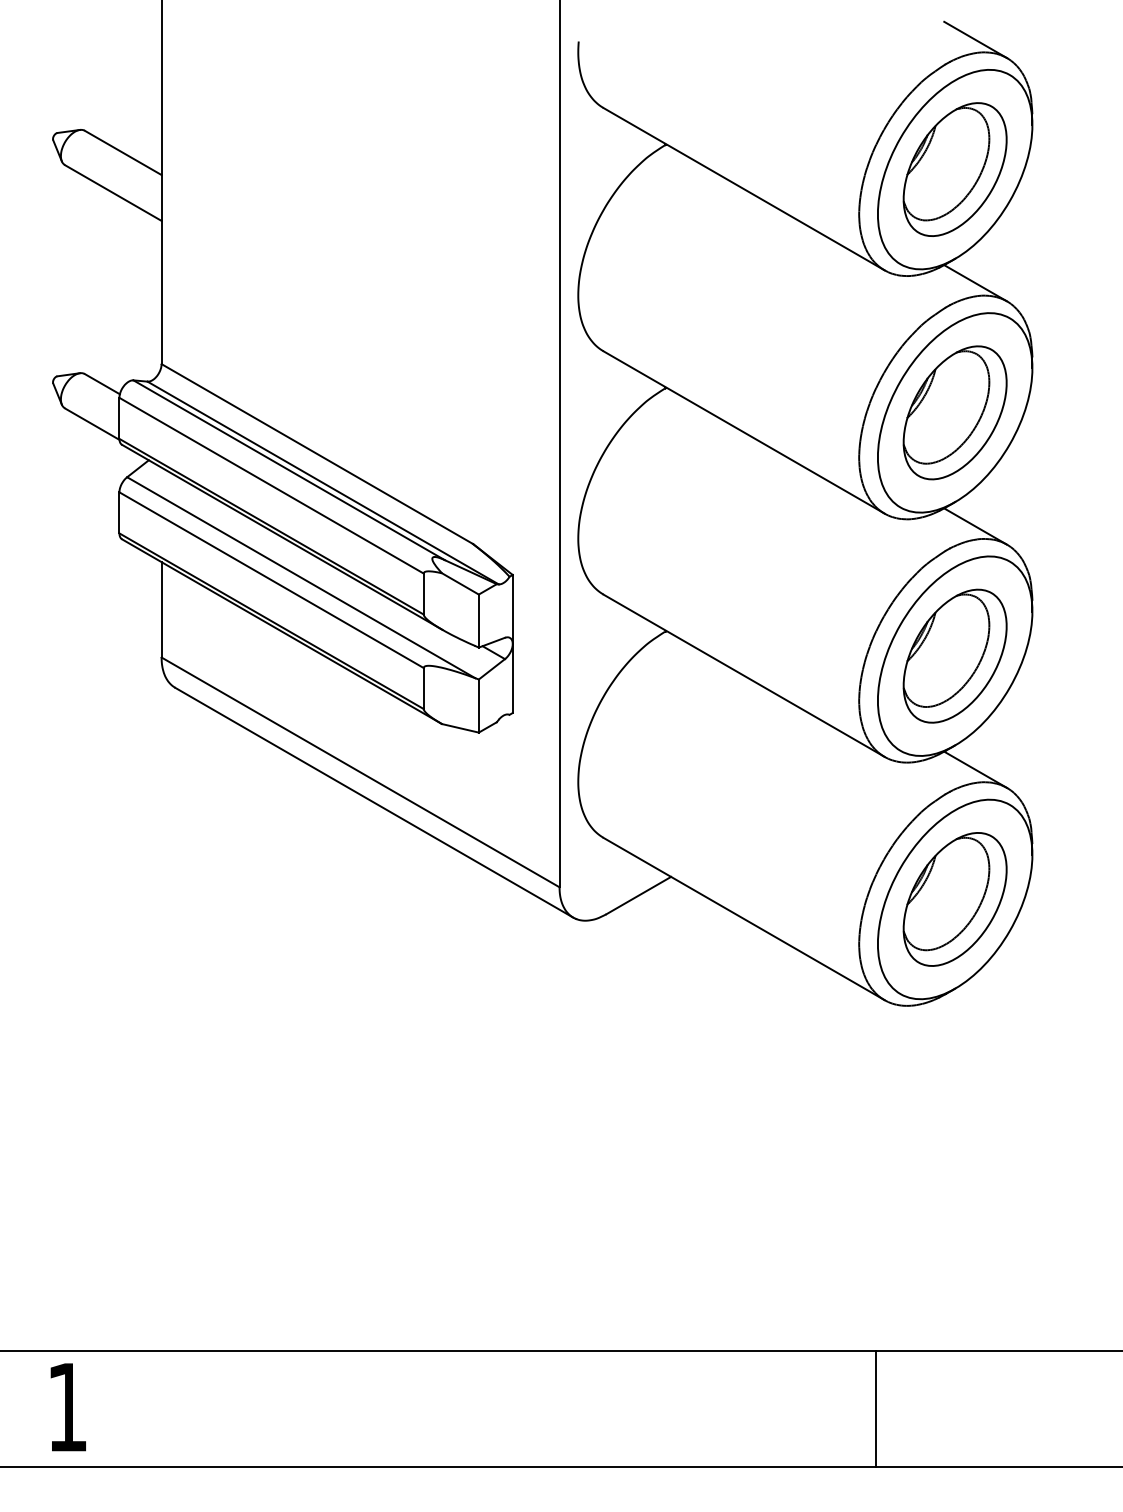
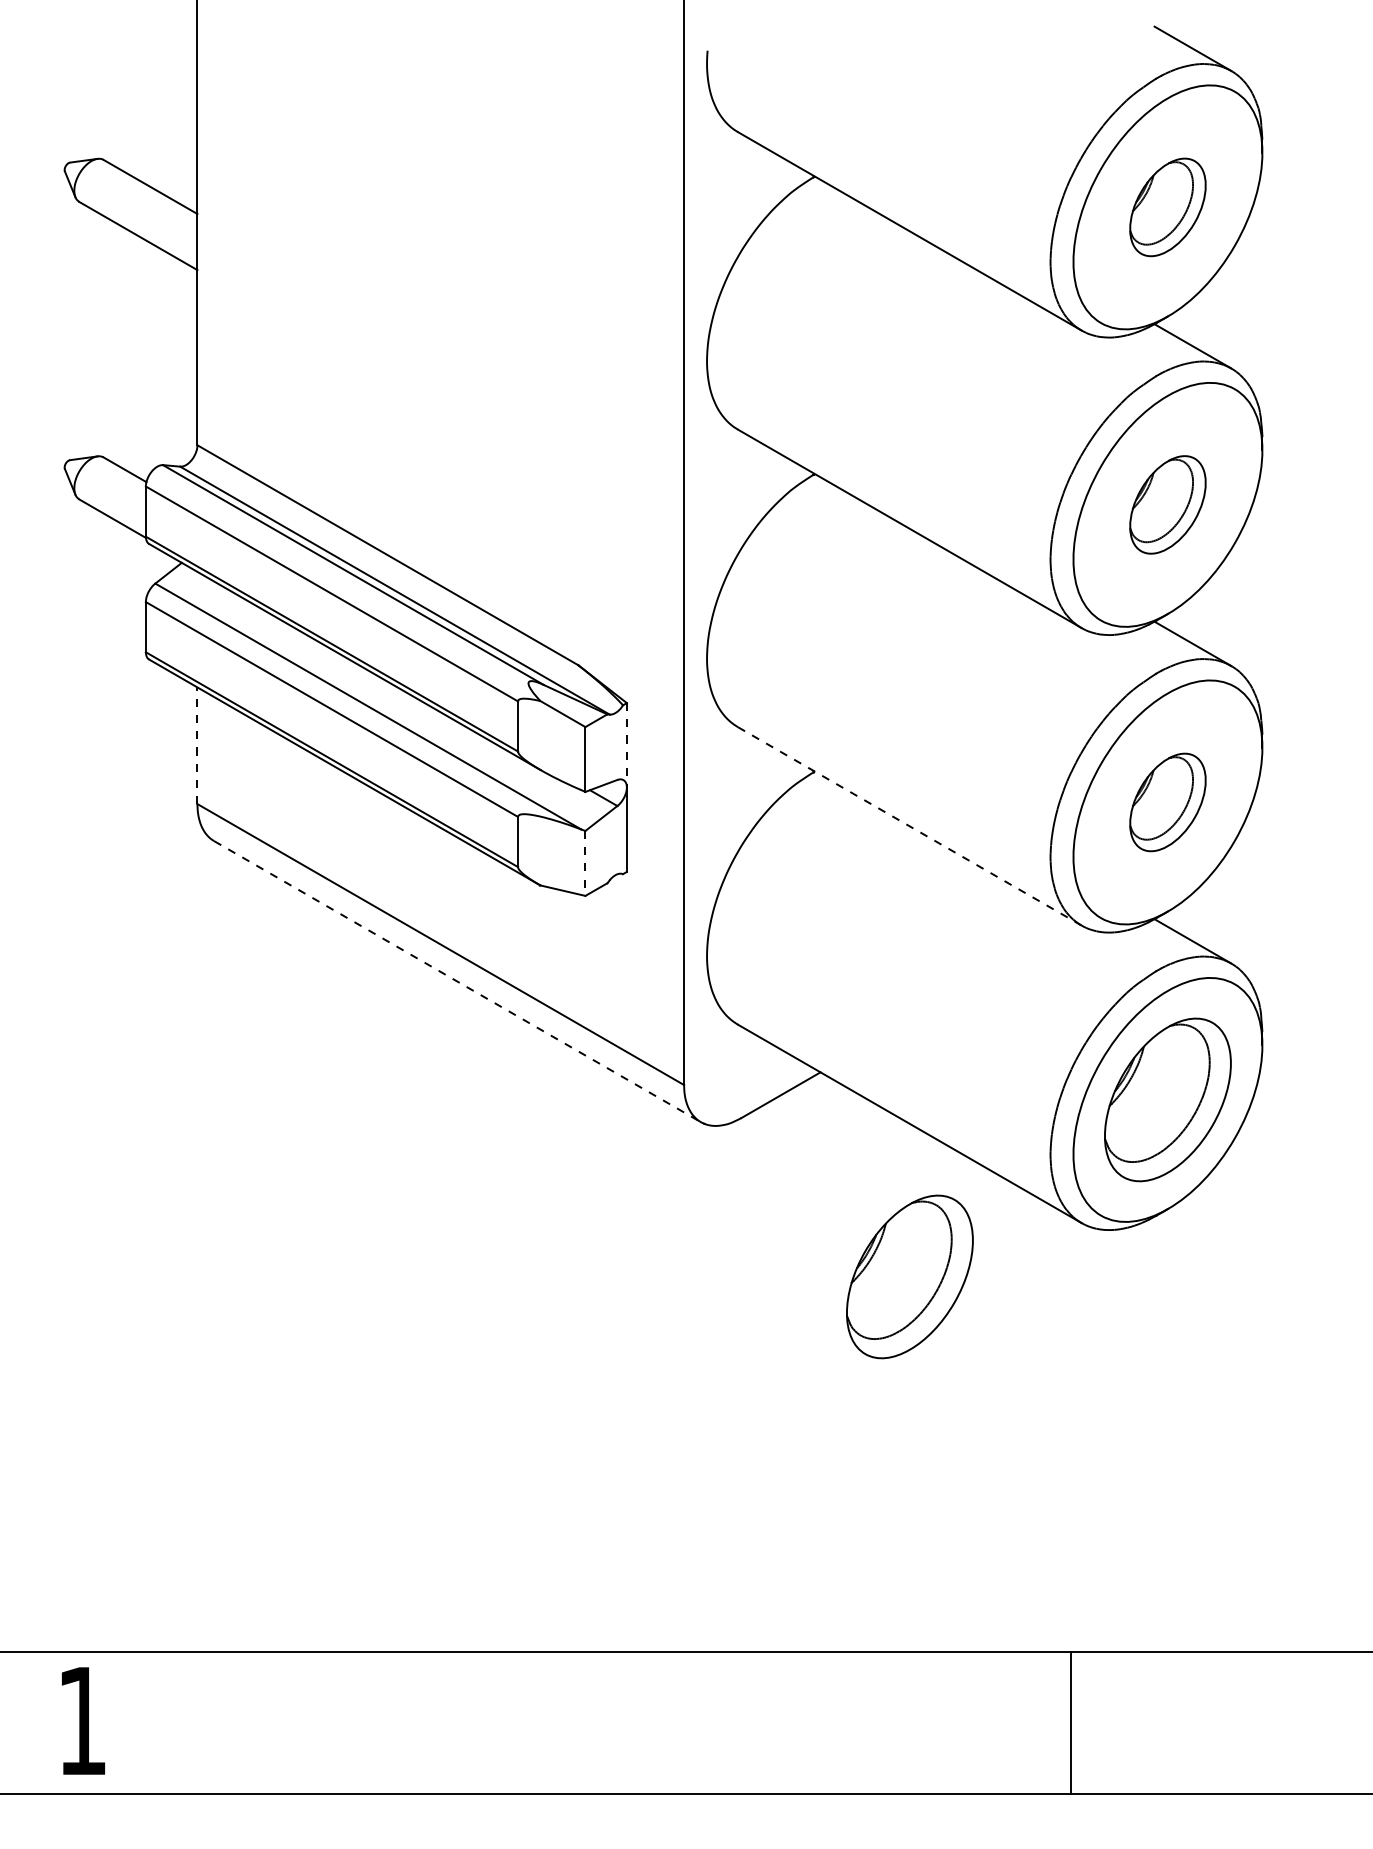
part: (954, 169) -> (1167, 207), size x0.6
part: (954, 412) -> (1167, 504), size x0.6
line: (161, 609) -> (197, 745), solid -> dashed
line: (512, 609) -> (626, 745), solid -> dashed
part: (954, 656) -> (1167, 802), size x0.6
line: (744, 675) -> (910, 826), solid -> dashed
line: (478, 706) -> (585, 863), solid -> dashed
line: (374, 802) -> (457, 981), solid -> dashed
part: (743, 1043) -> (909, 1276), added

